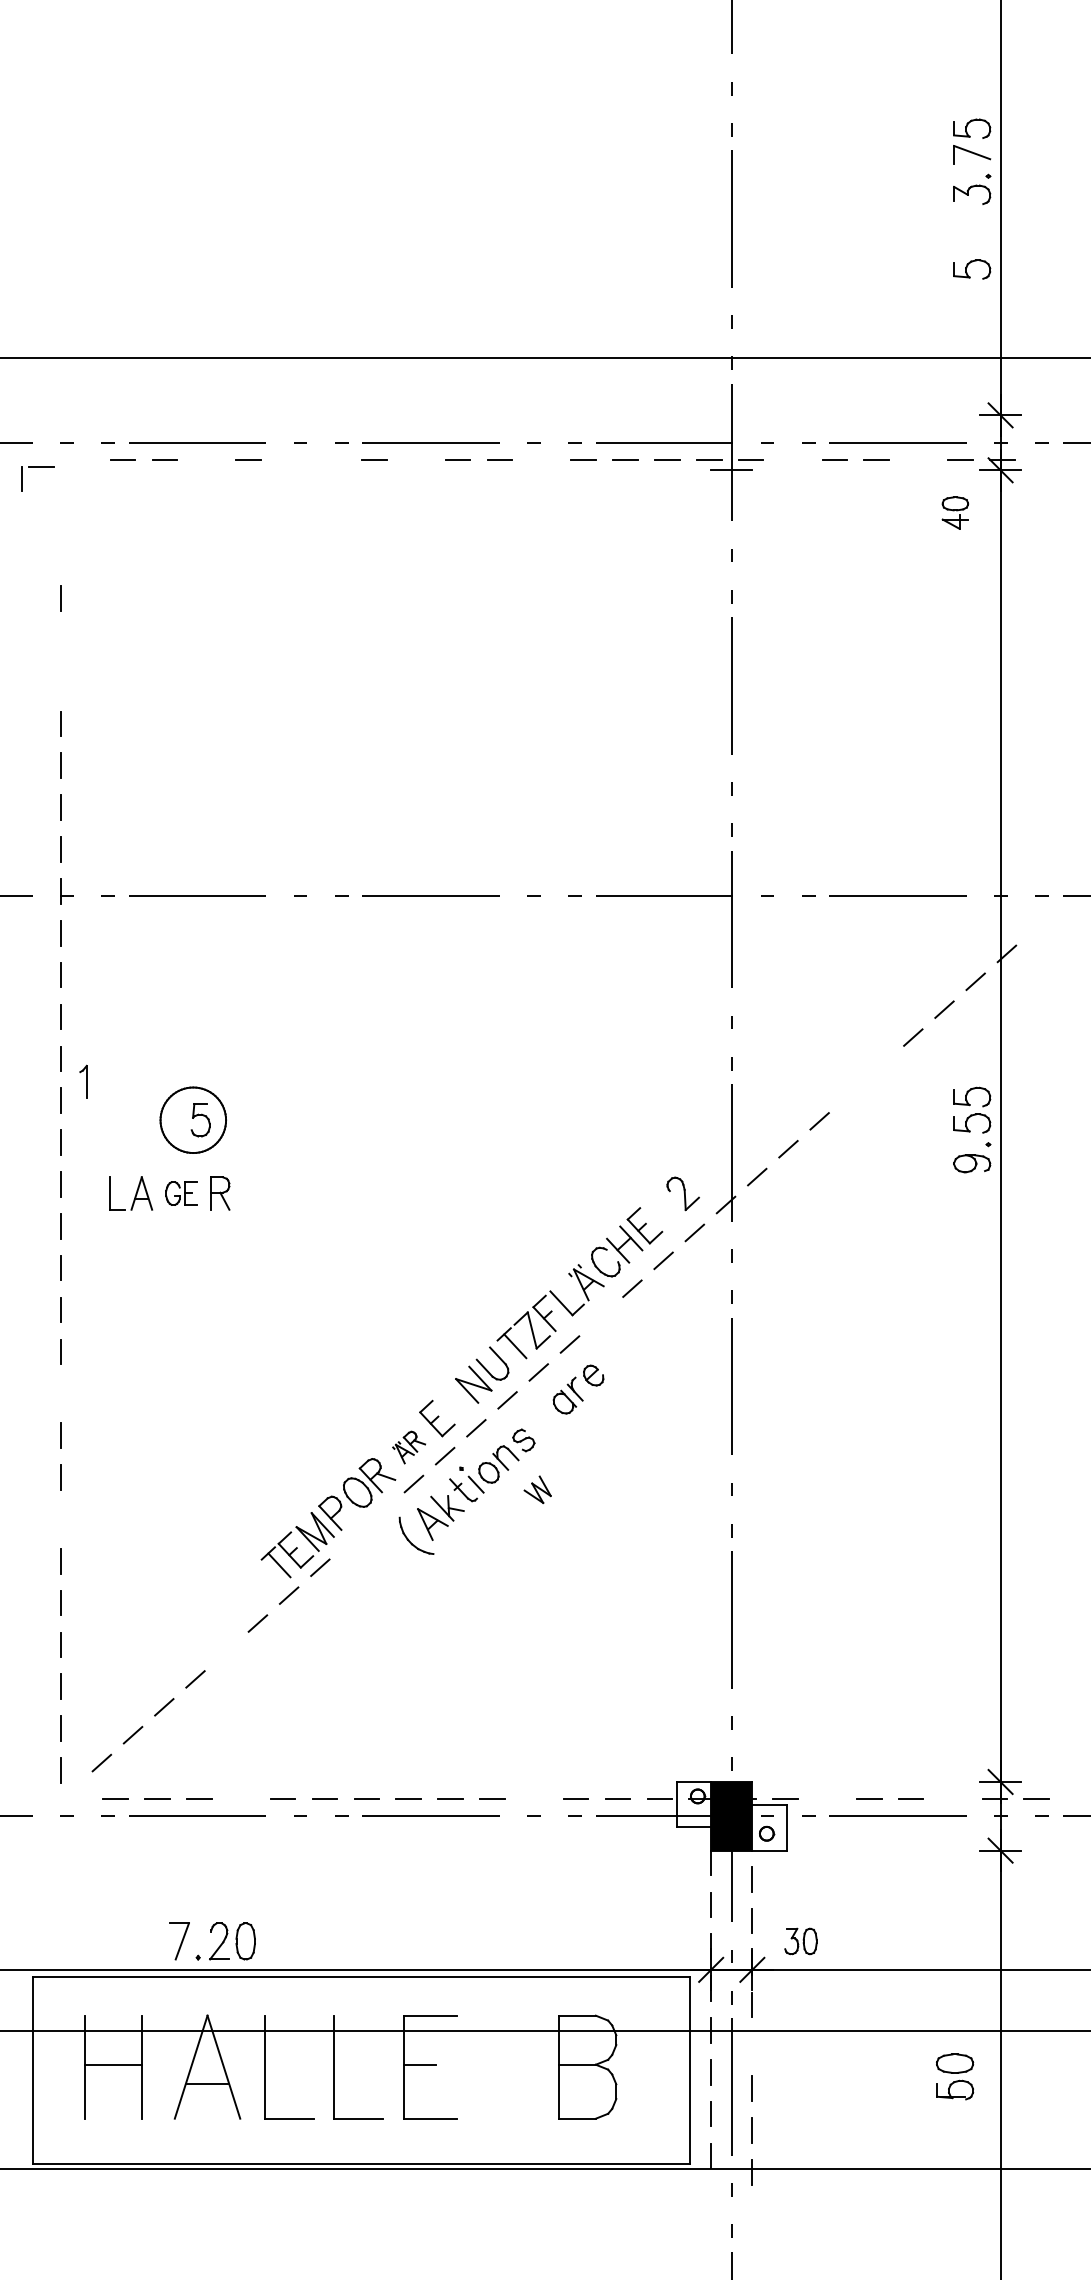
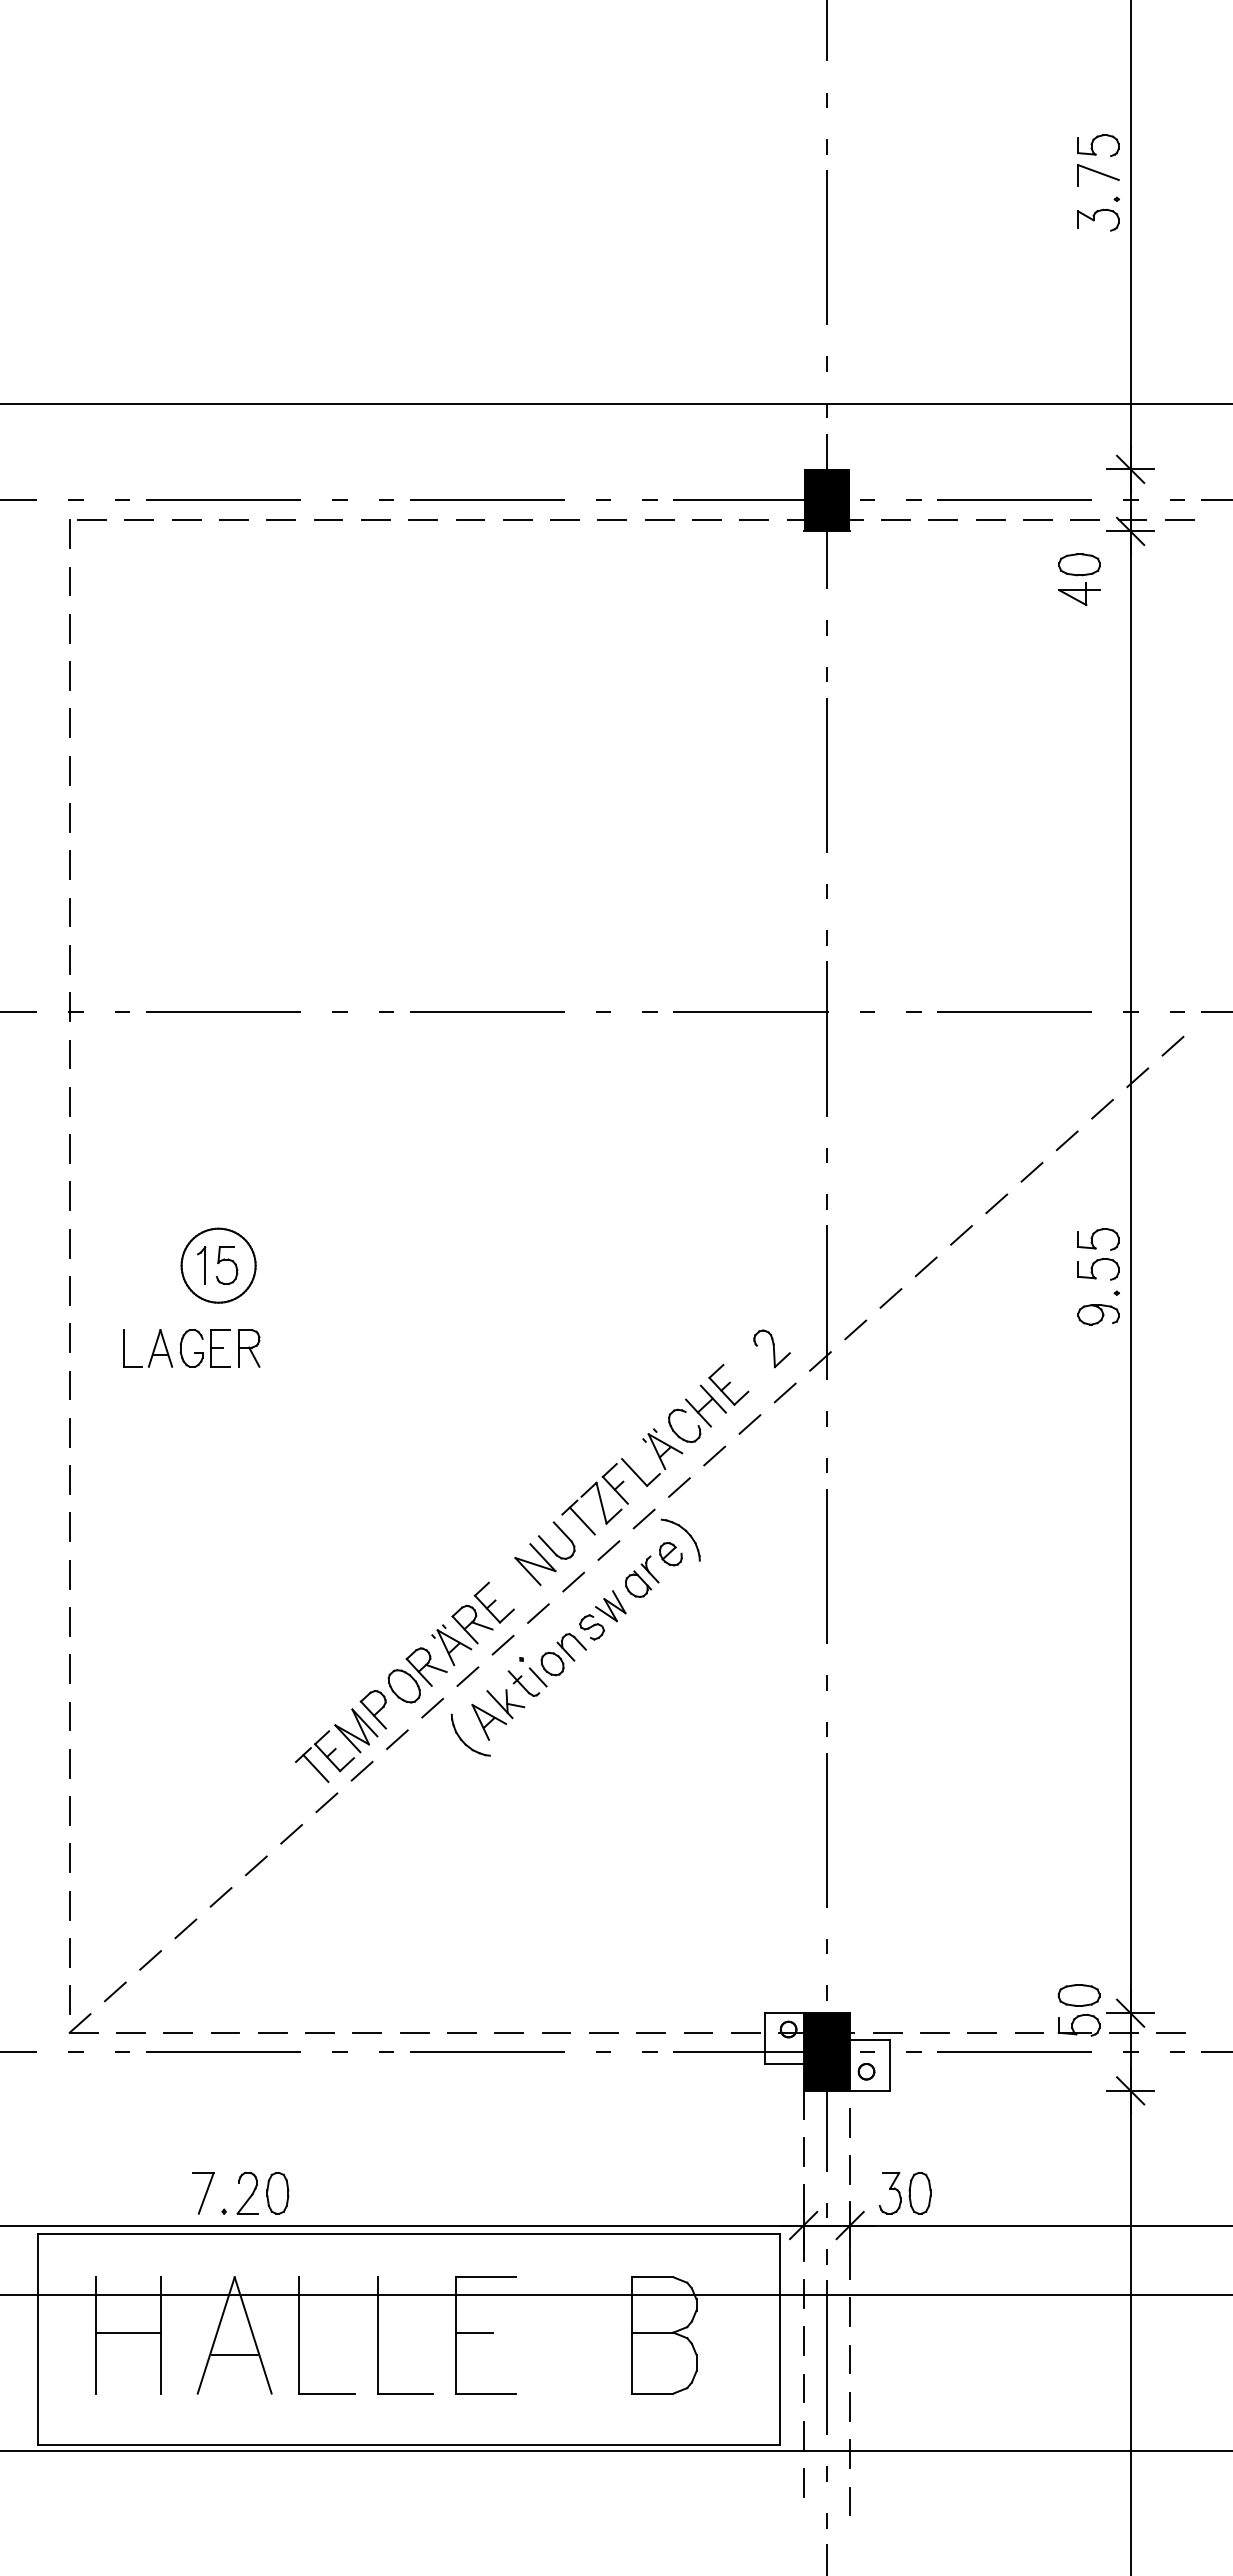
part: (972, 269) -> (1098, 304), removed
fill: (731, 442) -> (826, 500), added
line: (206, 460) -> (233, 520), added
line: (290, 460) -> (328, 520), added
line: (332, 460) -> (375, 520), added
line: (416, 460) -> (470, 520), added
line: (541, 460) -> (612, 520), added
line: (792, 460) -> (895, 520), added
line: (918, 460) -> (1037, 520), added
line: (1043, 460) -> (1179, 520), added
part: (37, 466) -> (87, 520), moved
part: (955, 512) -> (1079, 579), size x1.43
line: (61, 514) -> (69, 581), added
line: (61, 556) -> (69, 628), added
line: (61, 640) -> (69, 723), added
line: (61, 681) -> (69, 770), added
line: (1037, 925) -> (1172, 1045), added
line: (881, 1065) -> (996, 1203), added
part: (83, 1082) -> (201, 1265), moved
line: (850, 1093) -> (961, 1235), added
part: (180, 1193) -> (204, 1348), size x1.43
line: (601, 1316) -> (679, 1487), added
part: (607, 1356) -> (686, 1532), added
line: (61, 1393) -> (69, 1574), added
part: (409, 1447) -> (462, 1635), size x1.67
part: (537, 1490) -> (610, 1606), moved
line: (382, 1511) -> (432, 1707), added
line: (61, 1519) -> (69, 1716), added
line: (351, 1539) -> (397, 1739), added
line: (226, 1651) -> (256, 1865), added
part: (73, 1791) -> (83, 2023), added
line: (240, 1799) -> (272, 2032), added
line: (533, 1799) -> (603, 2032), added
line: (826, 1799) -> (934, 2032), added
part: (800, 1941) -> (904, 2193), size x1.43
line: (752, 2046) -> (850, 2312), added
part: (954, 2076) -> (1078, 2010), moved
line: (711, 2197) -> (803, 2482), added
line: (752, 2214) -> (850, 2501), added

